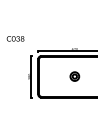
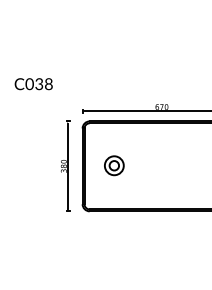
part: (74, 76) -> (113, 165), moved

